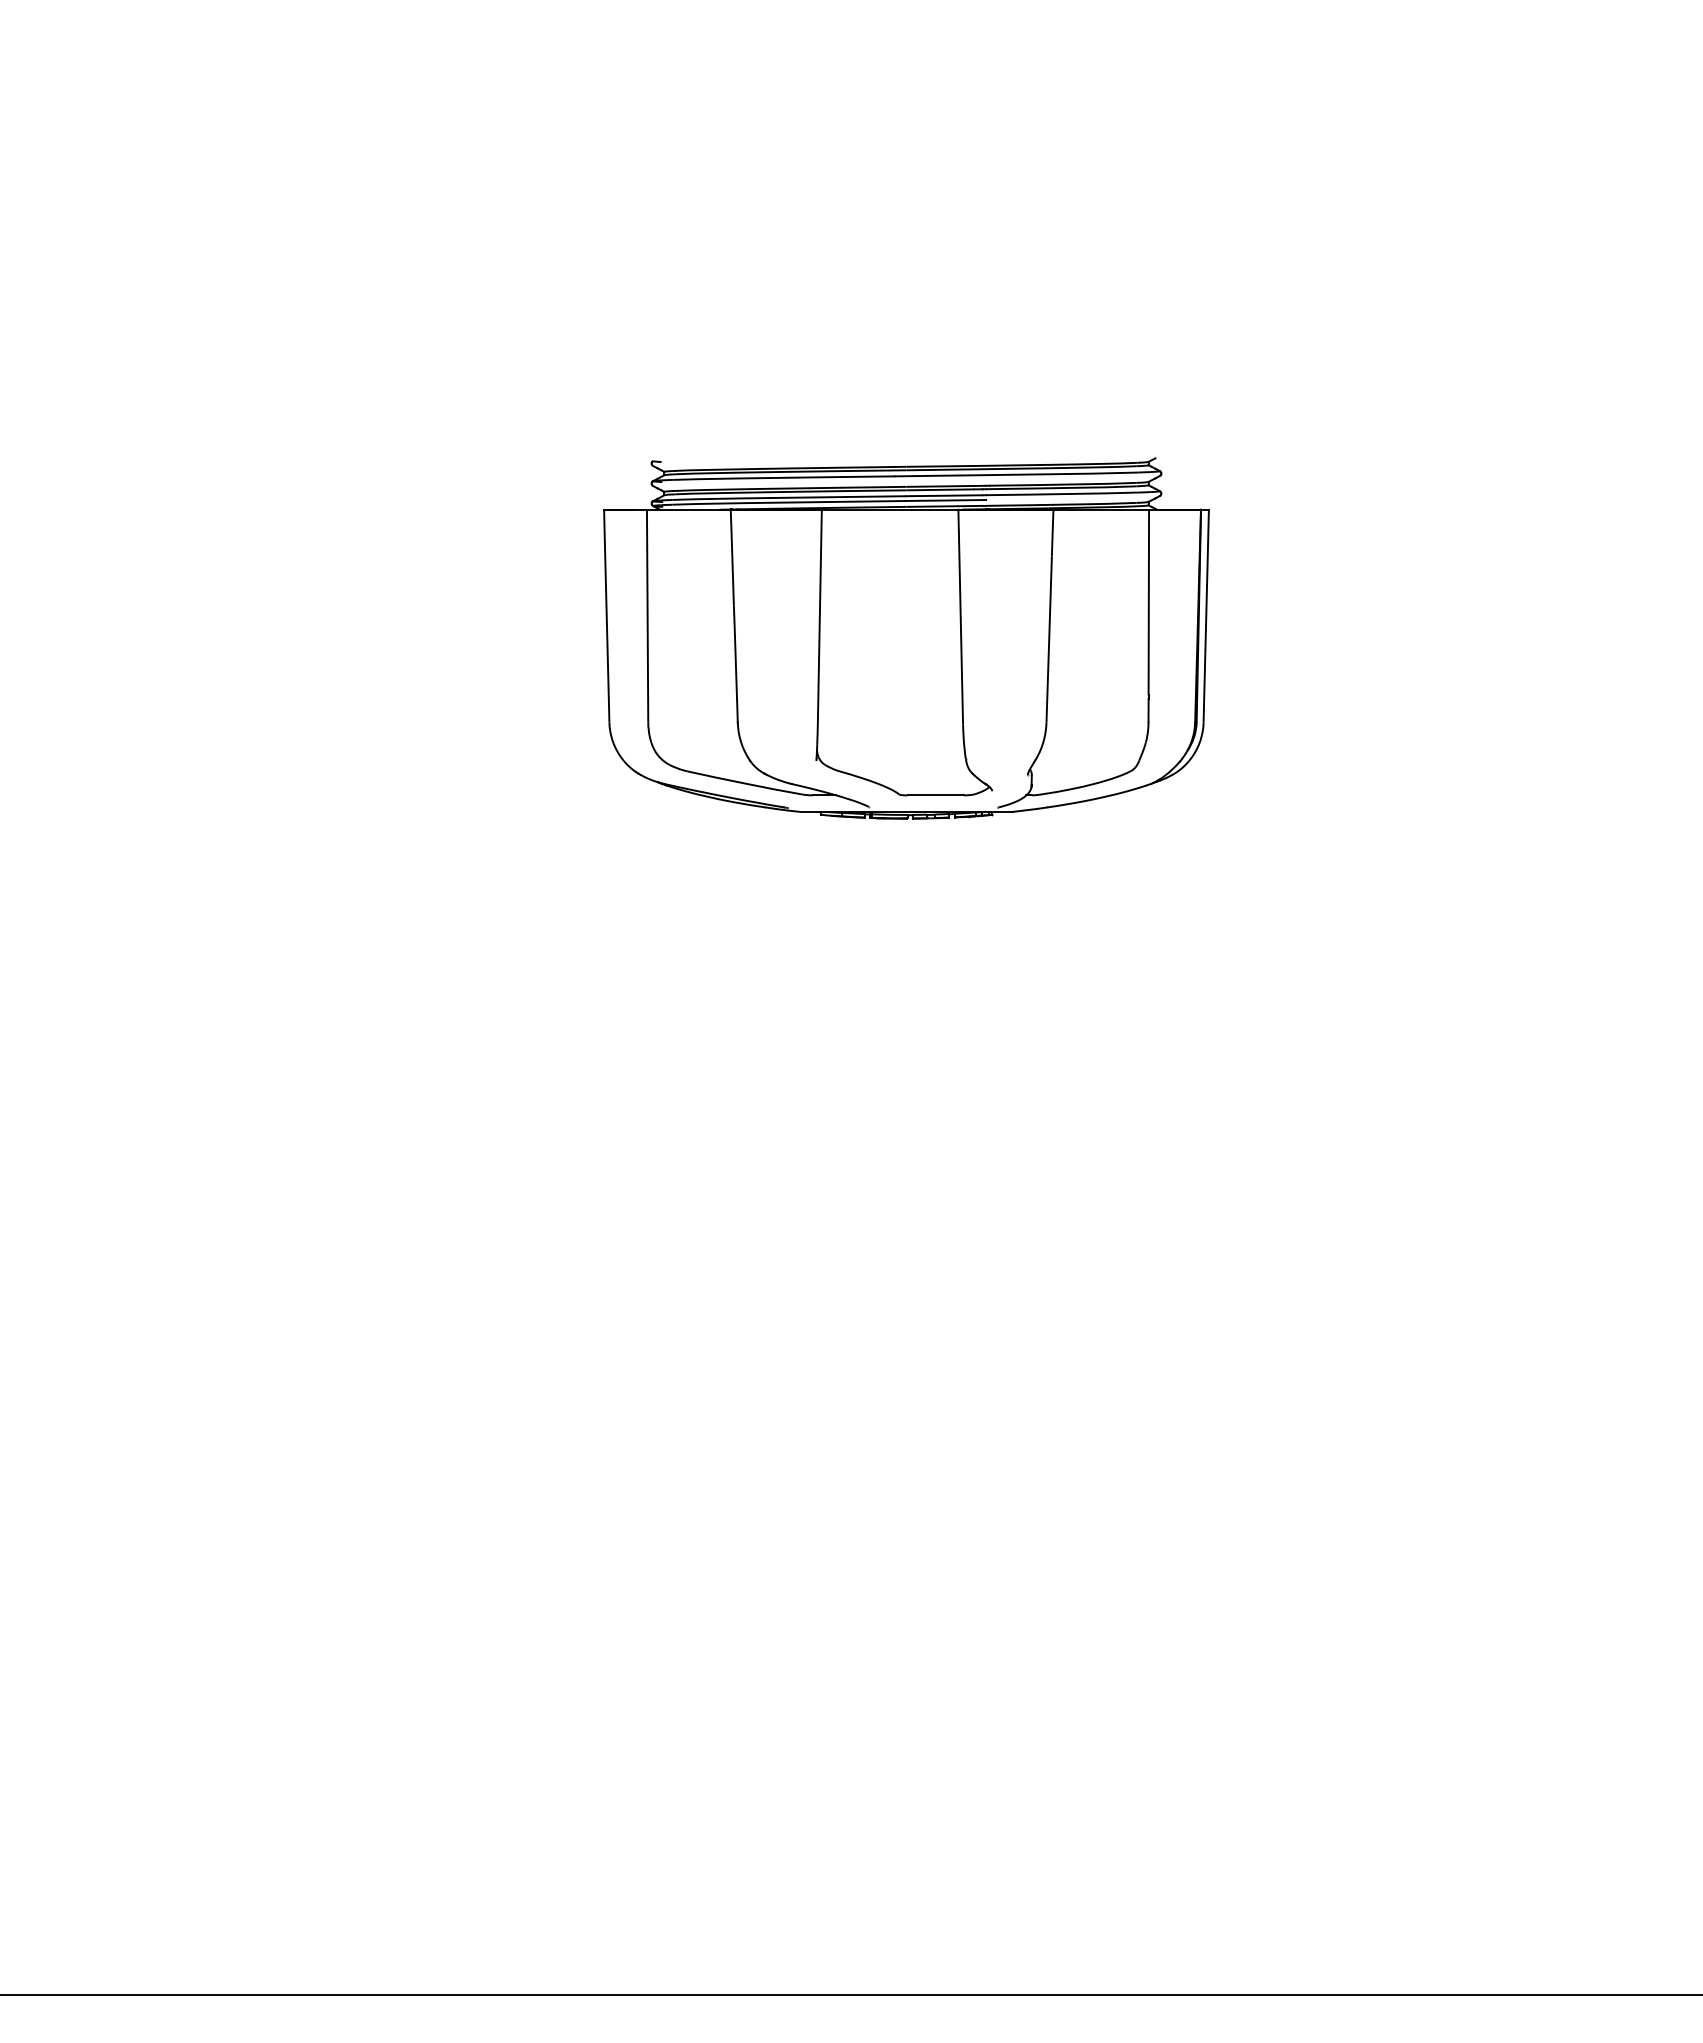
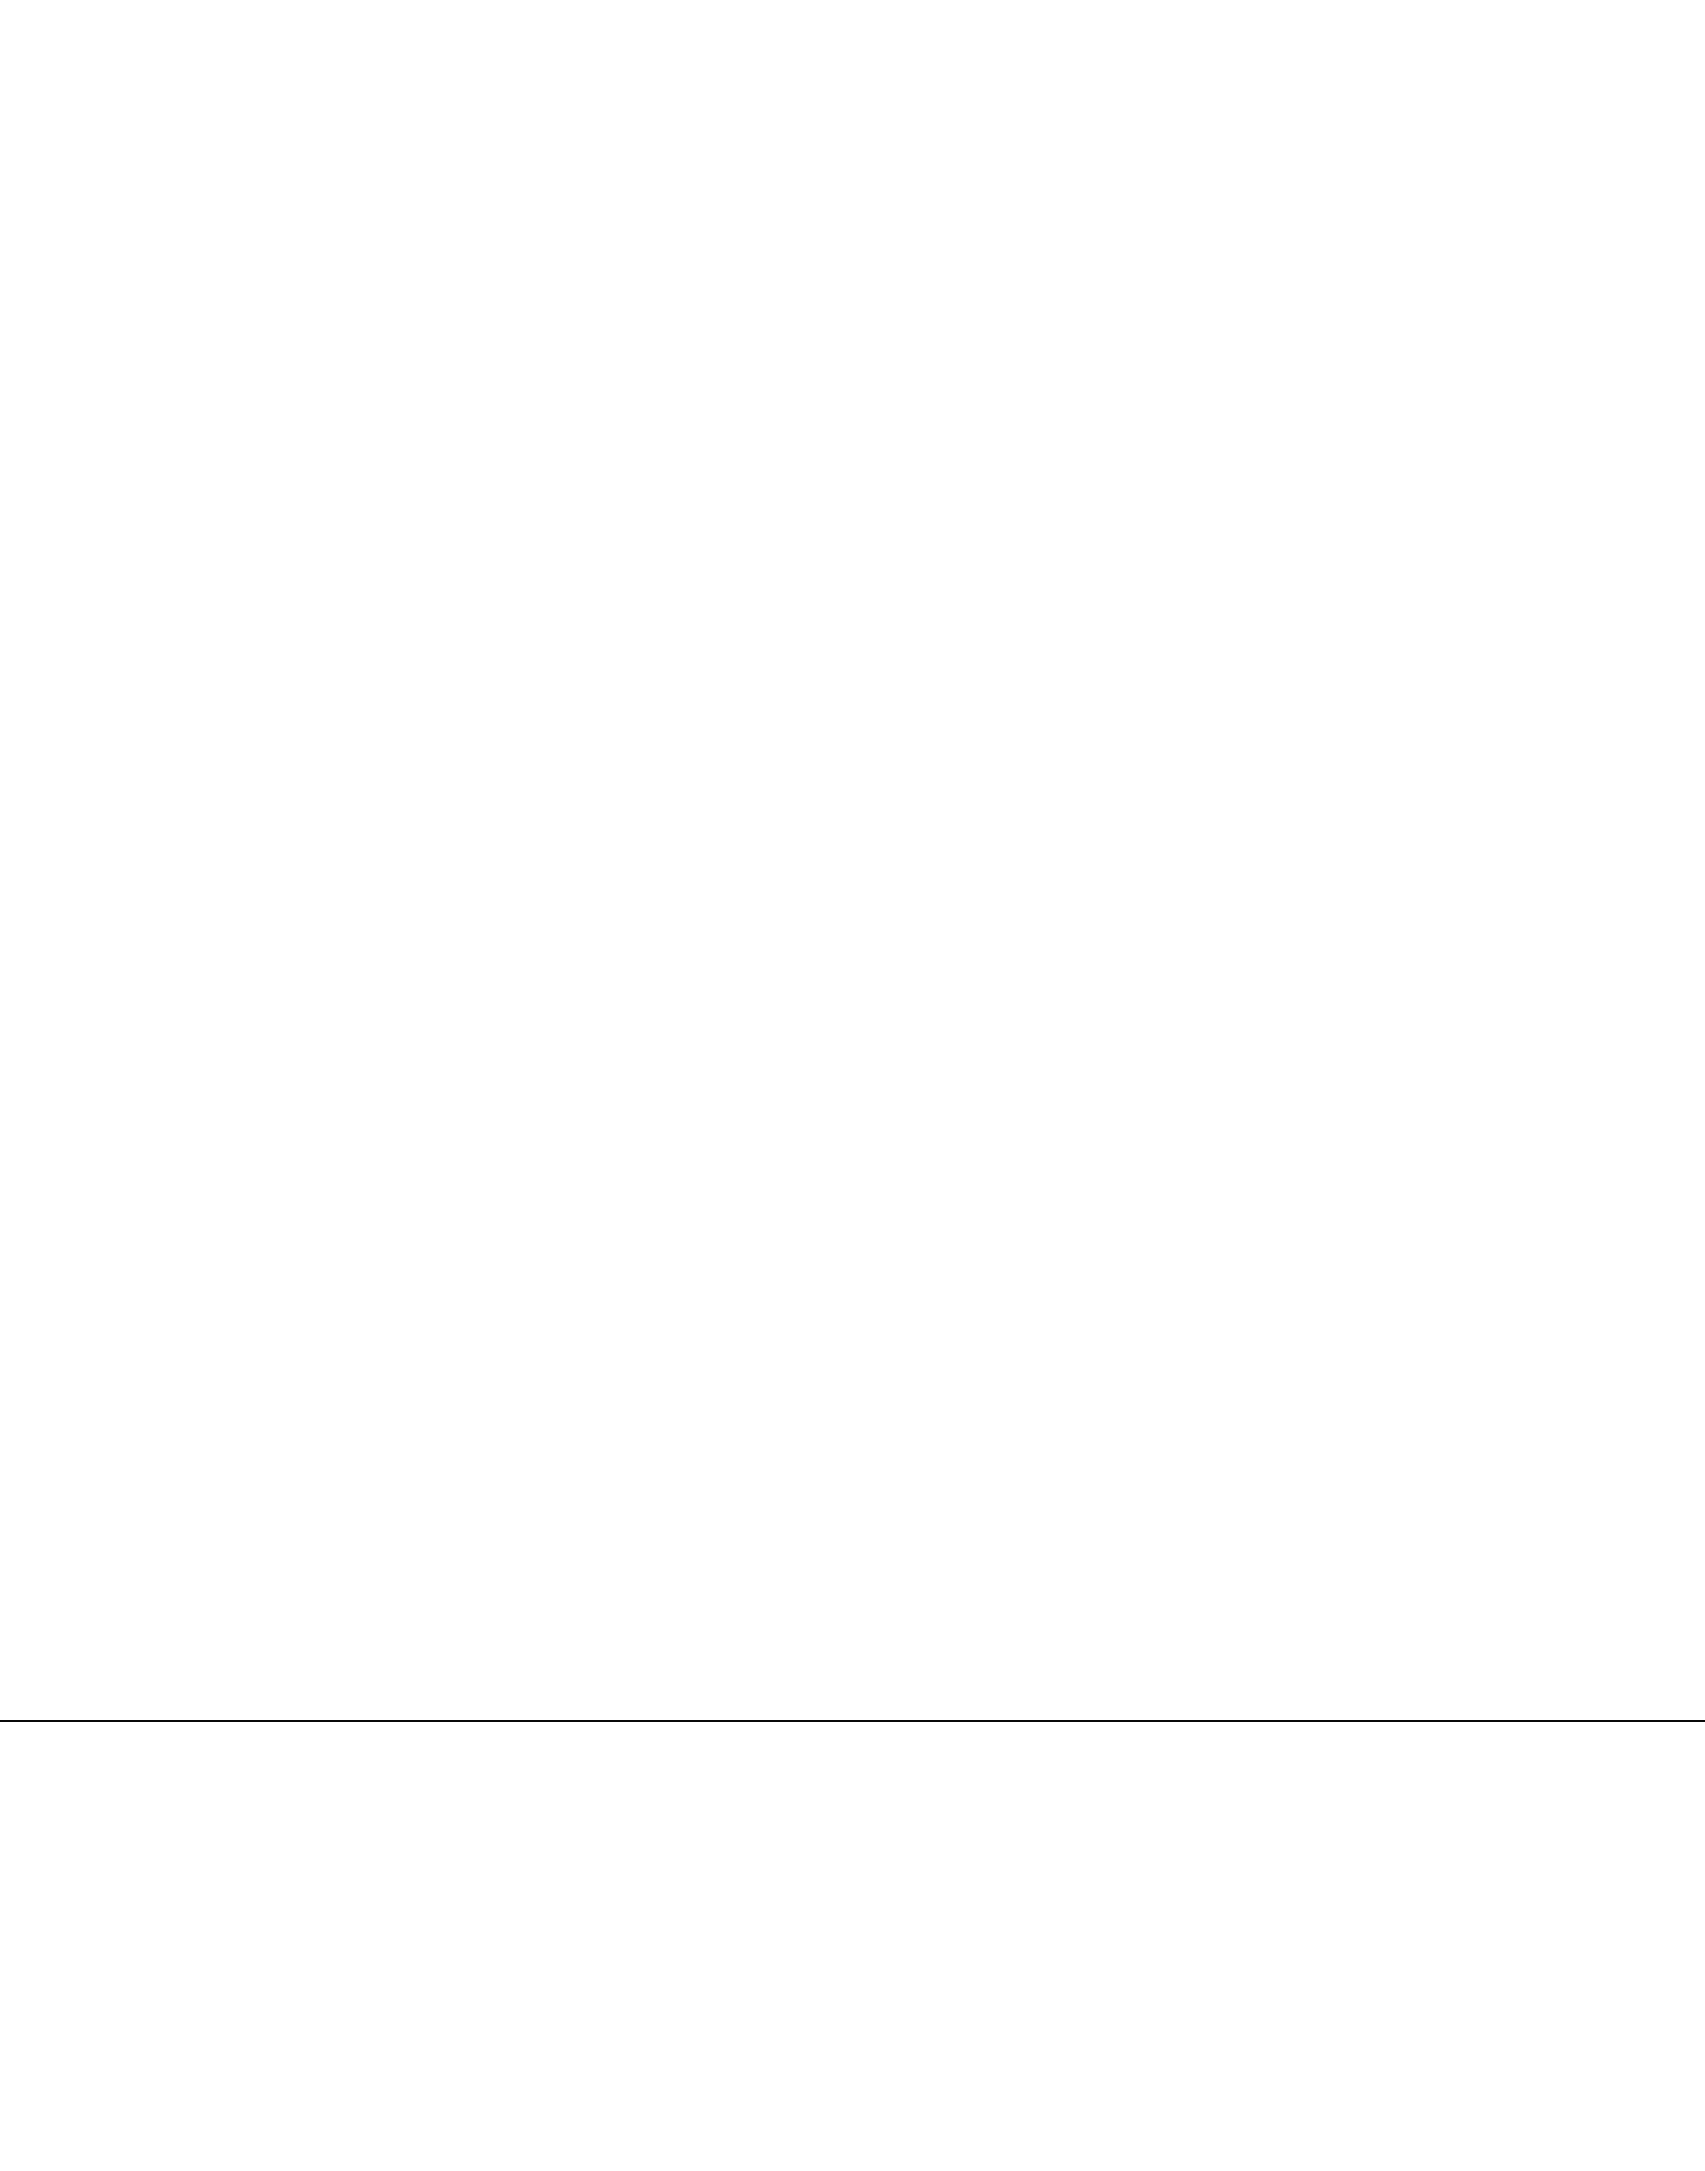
part: (905, 638) -> (836, 596), removed

